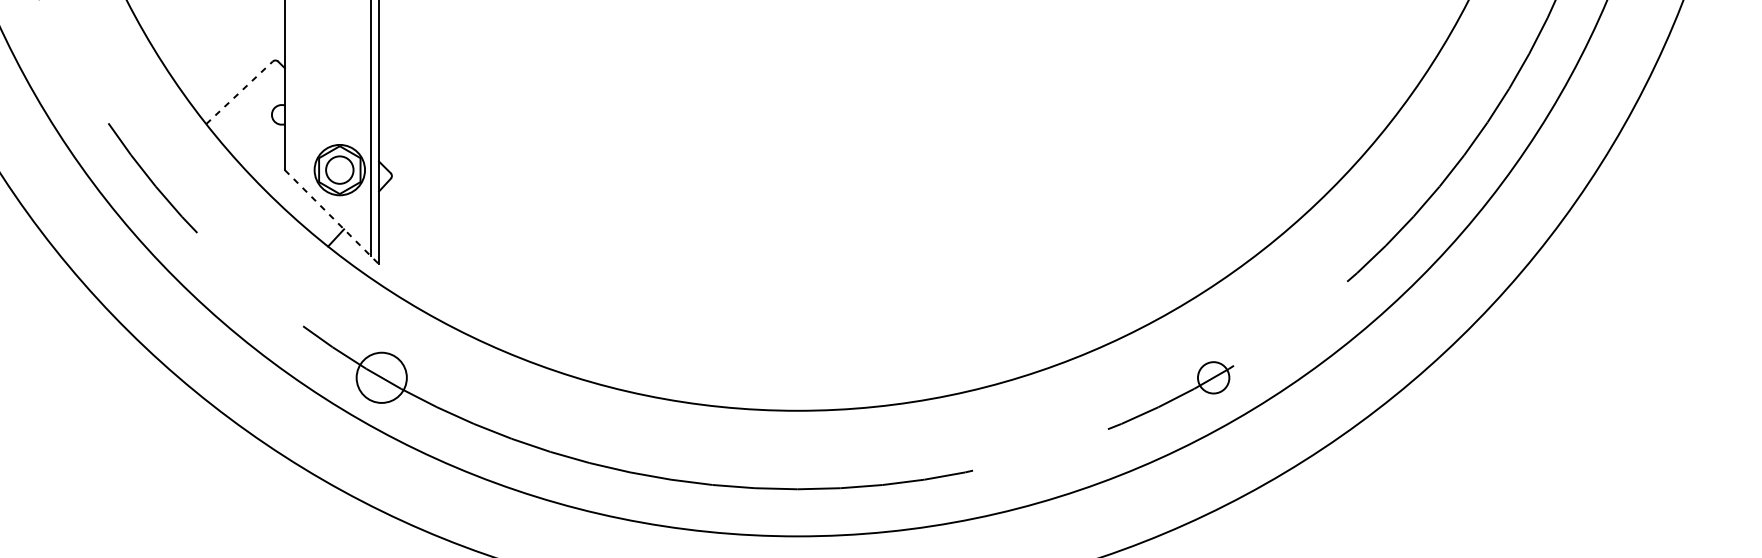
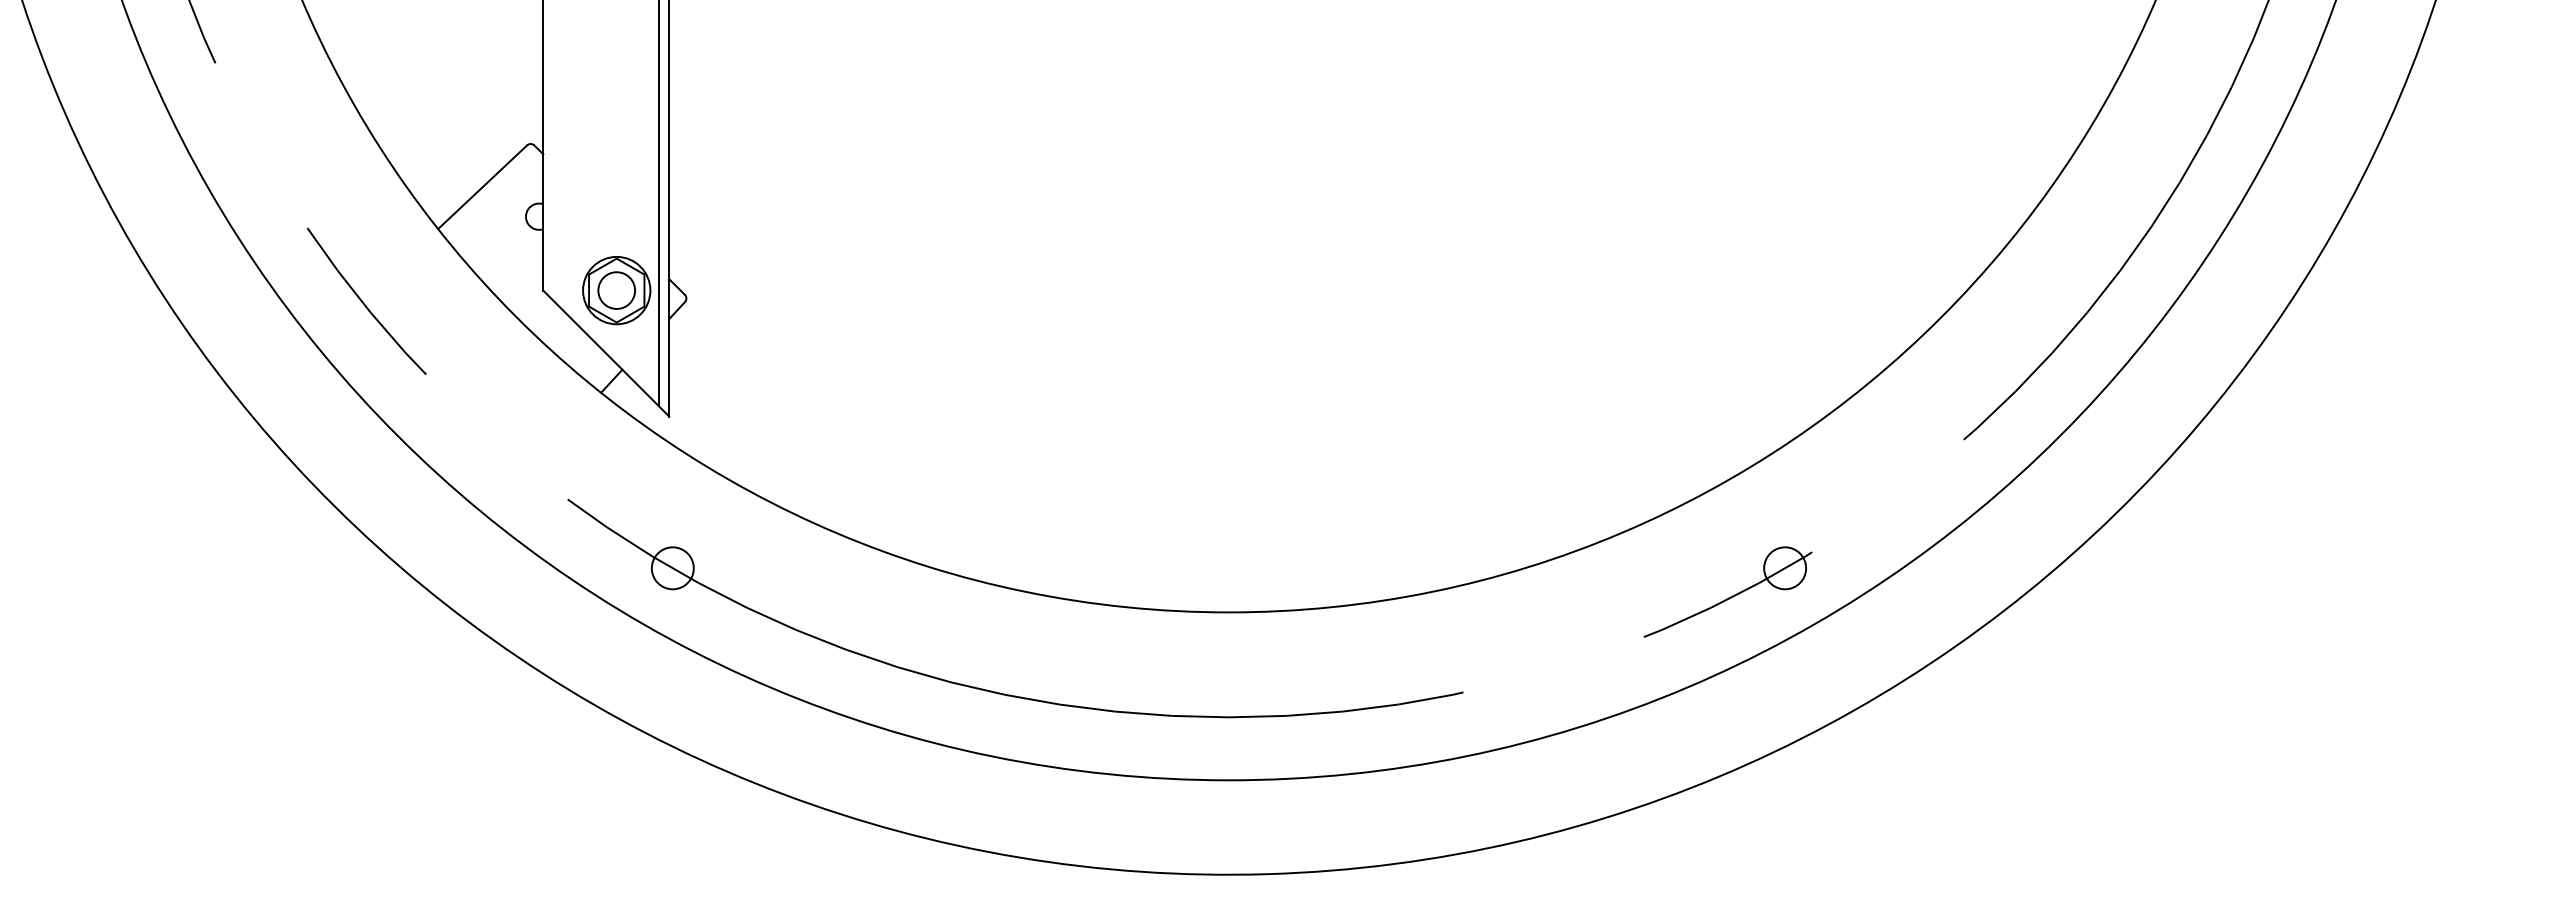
line: (239, 92) -> (482, 186), dashed -> solid
line: (332, 217) -> (606, 353), dashed -> solid
circle: (381, 377) -> (672, 568), size x0.62

